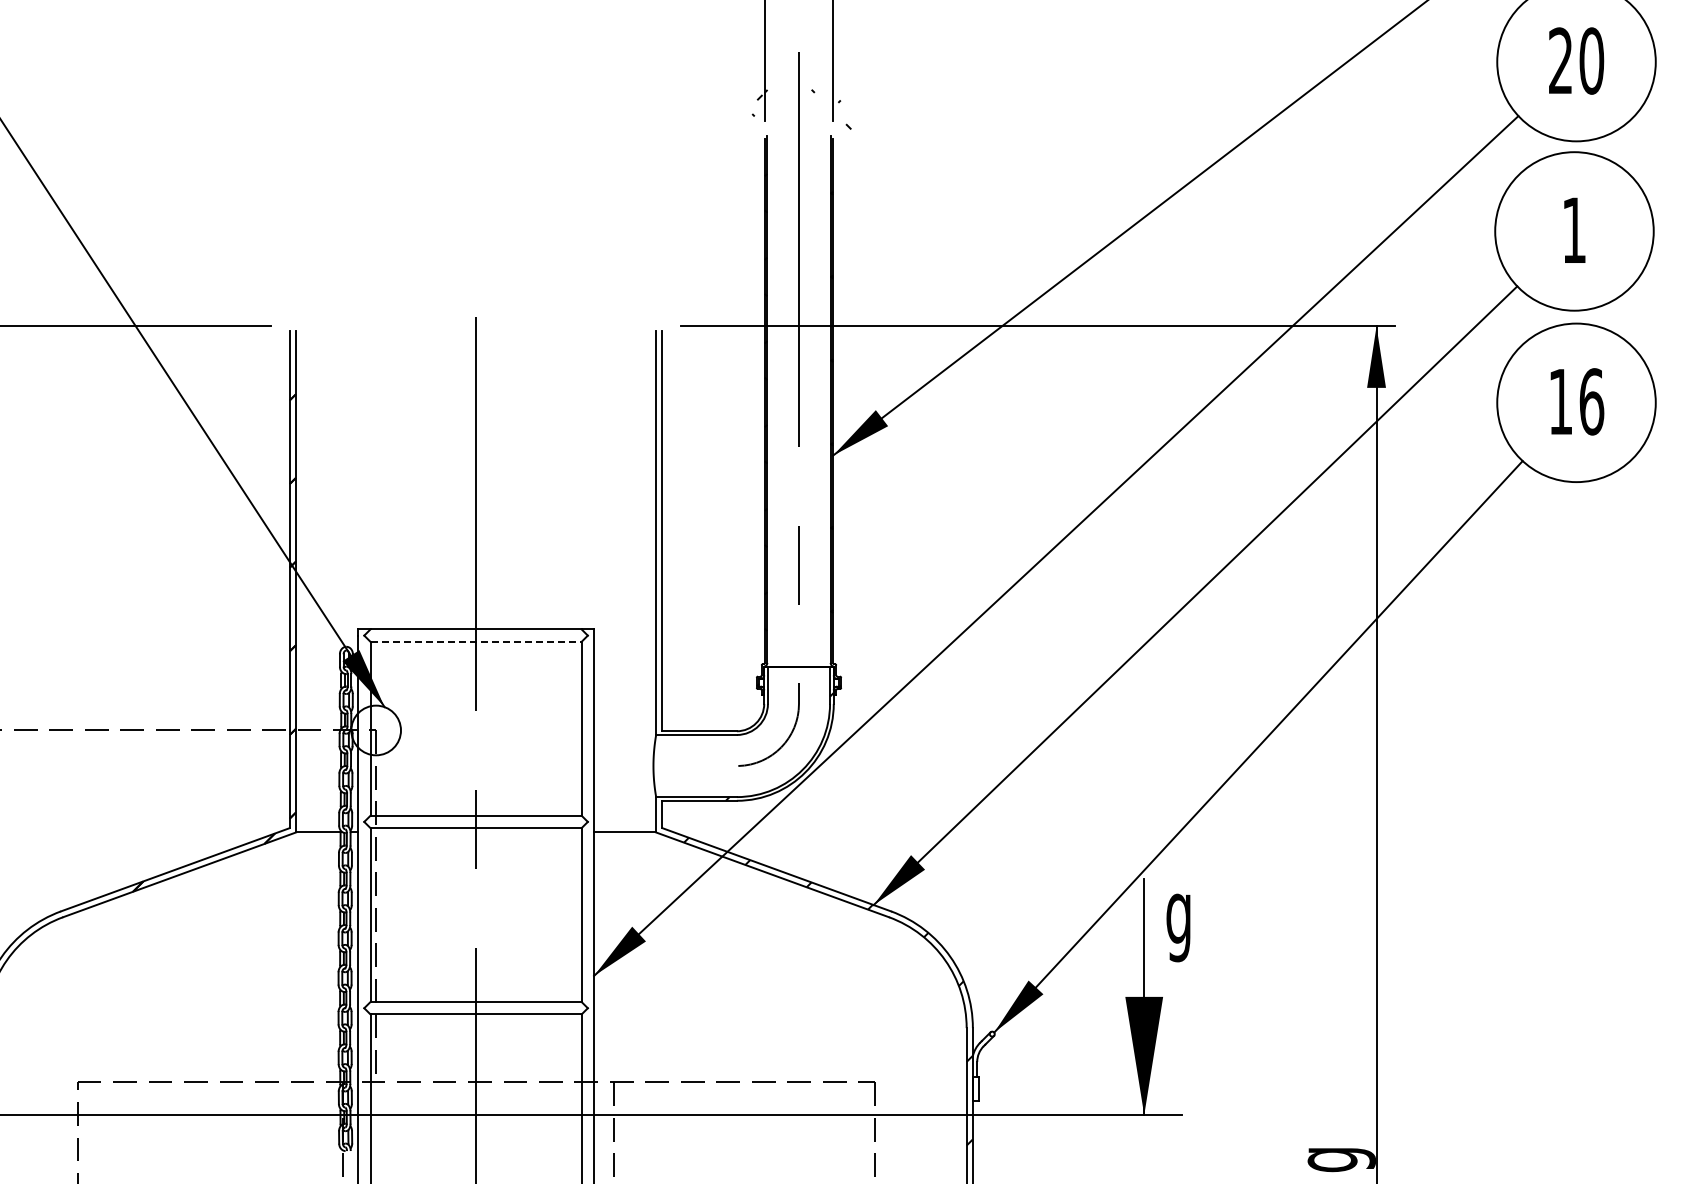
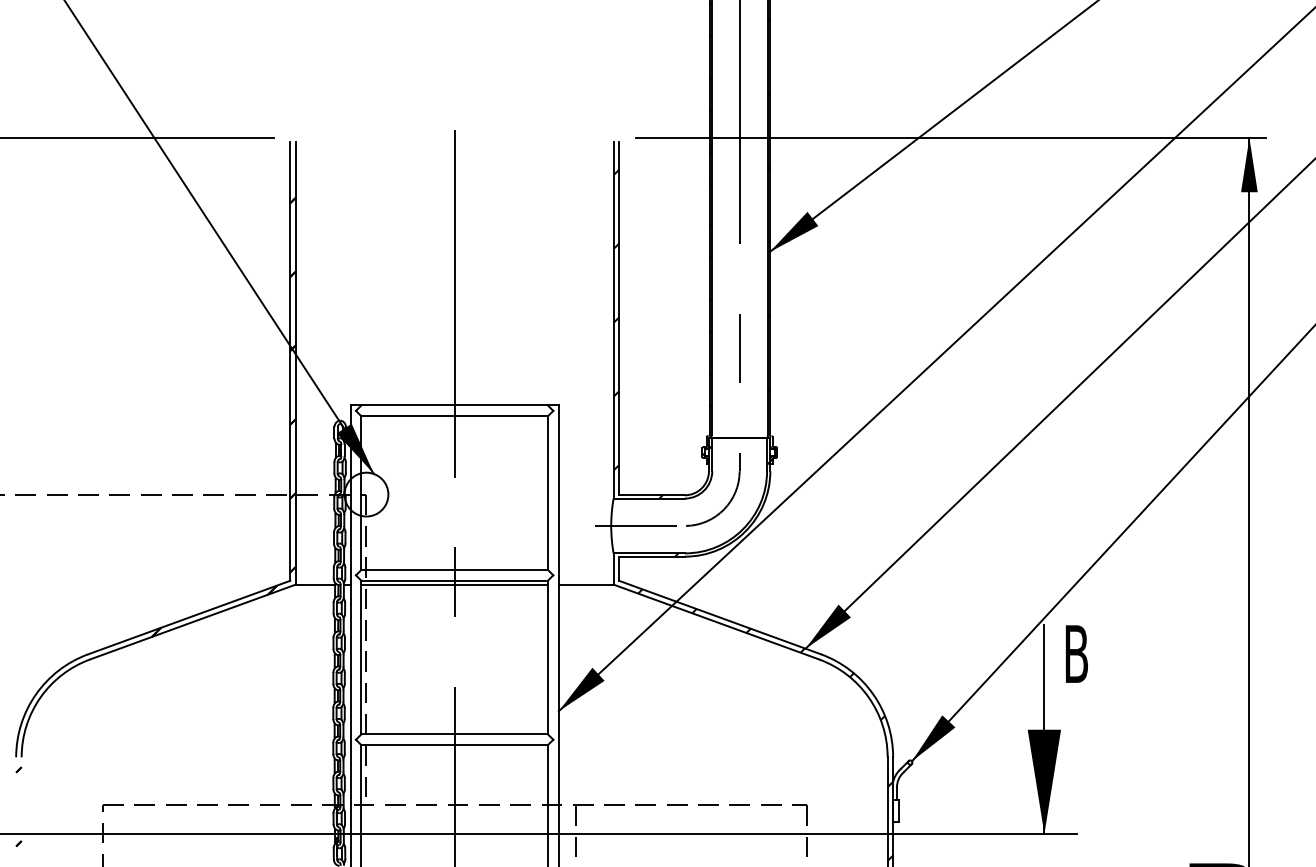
hatch: (711, 548) -> (662, 333), added
line: (476, 641) -> (455, 416), dashed -> solid
line: (680, 766) -> (635, 526), added
line: (475, 832) -> (454, 584), added
text: (1179, 920) -> (1075, 662), g -> B

